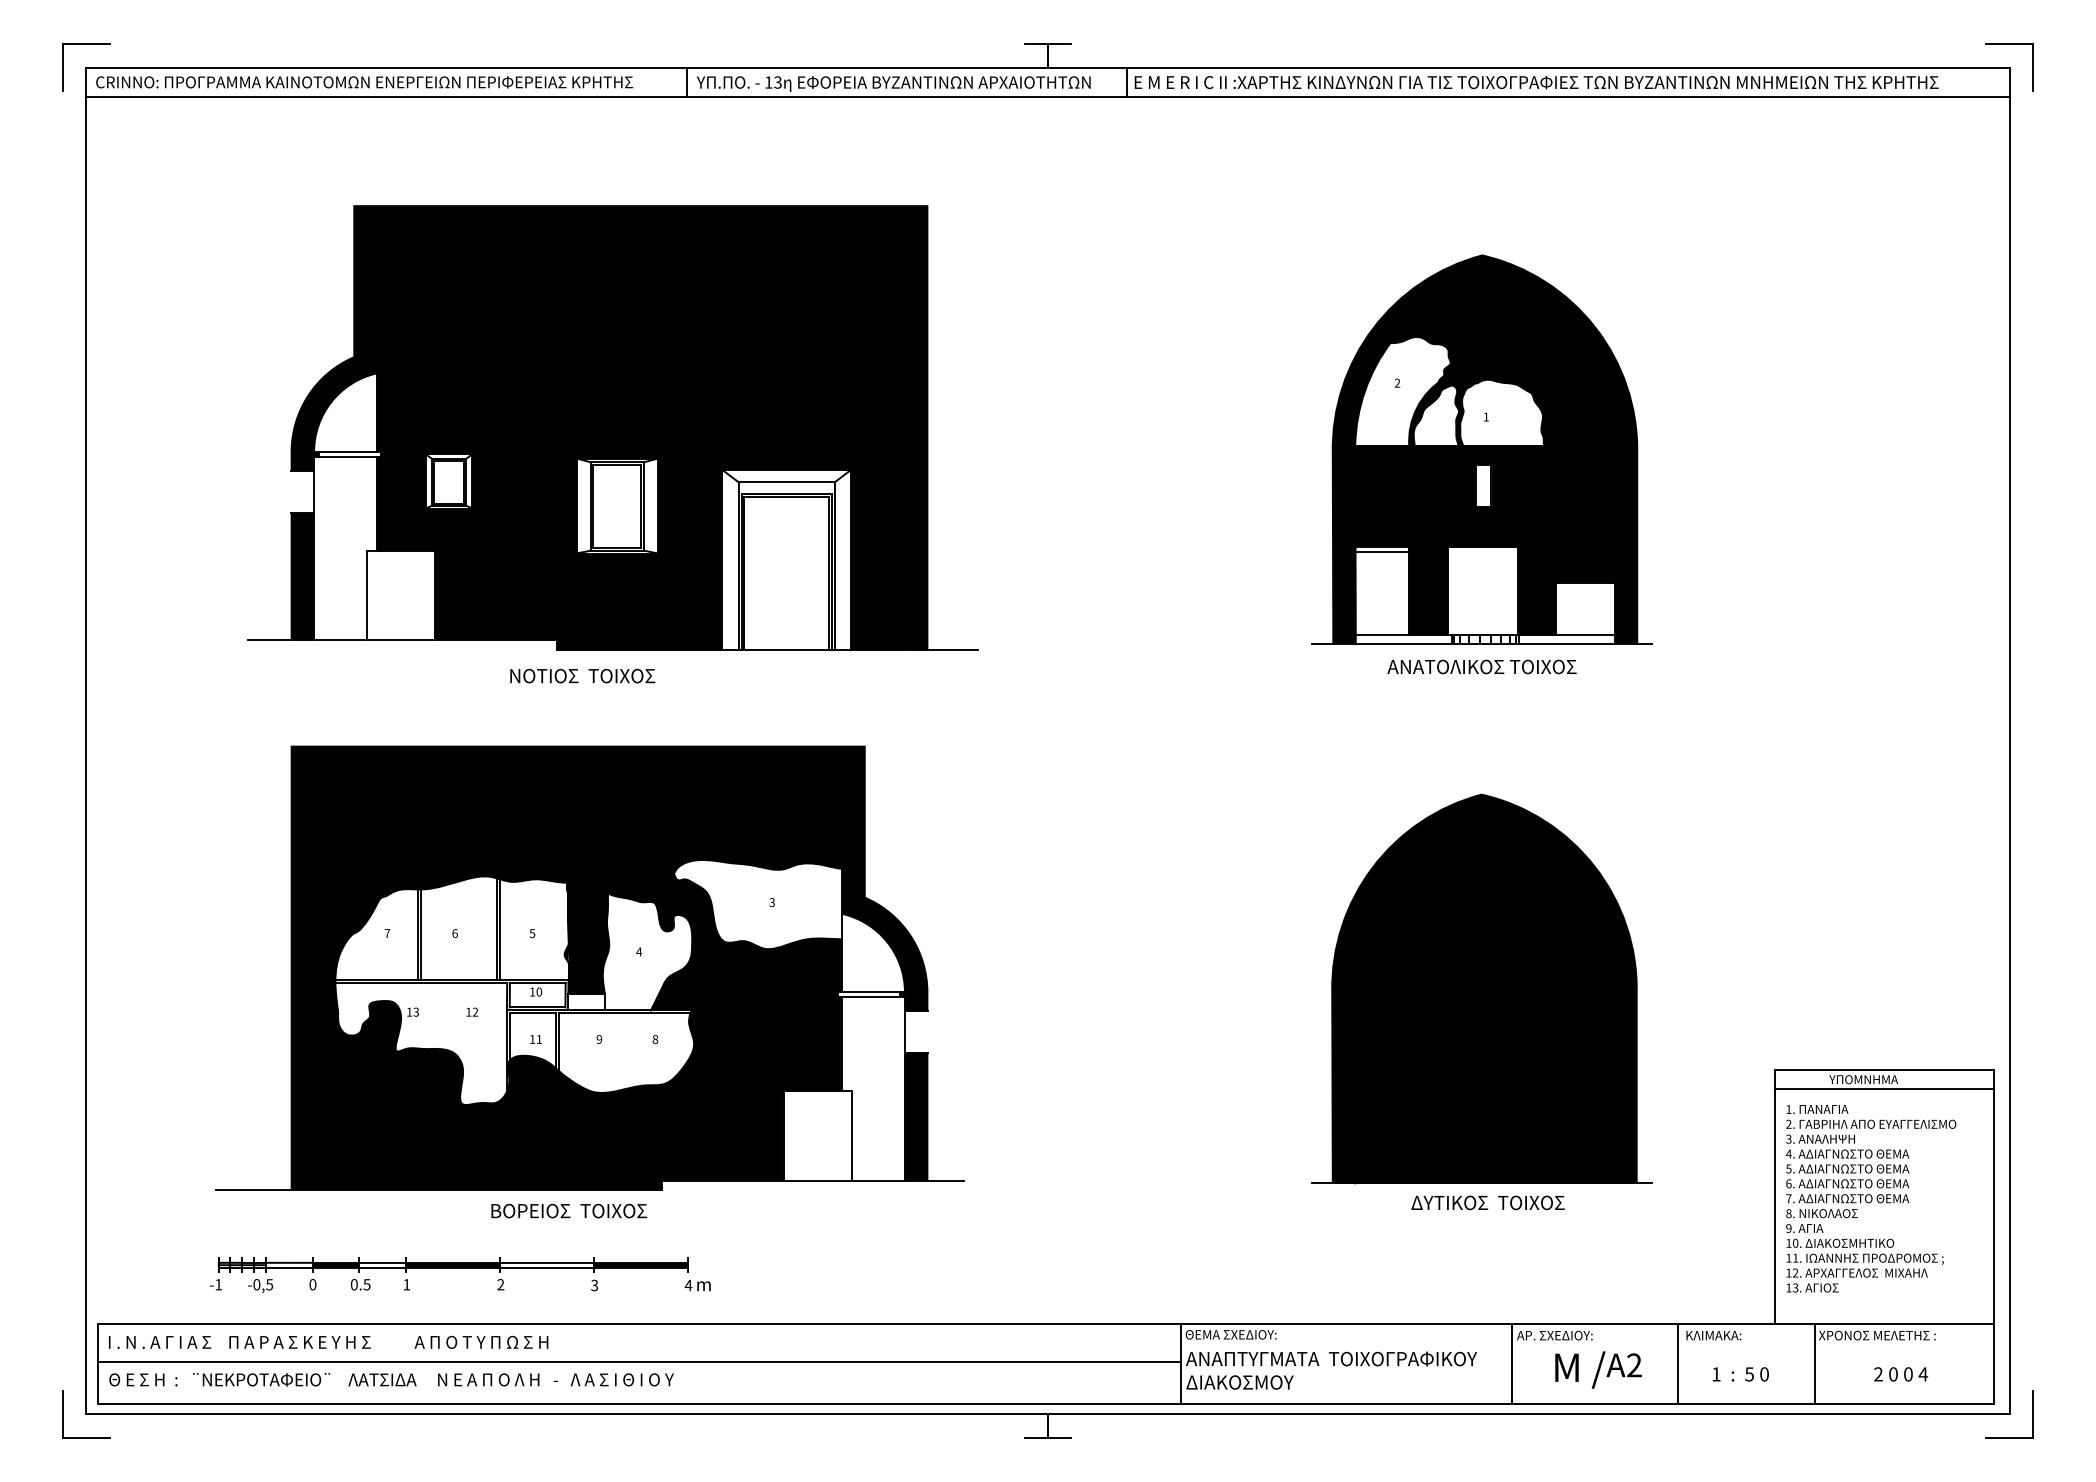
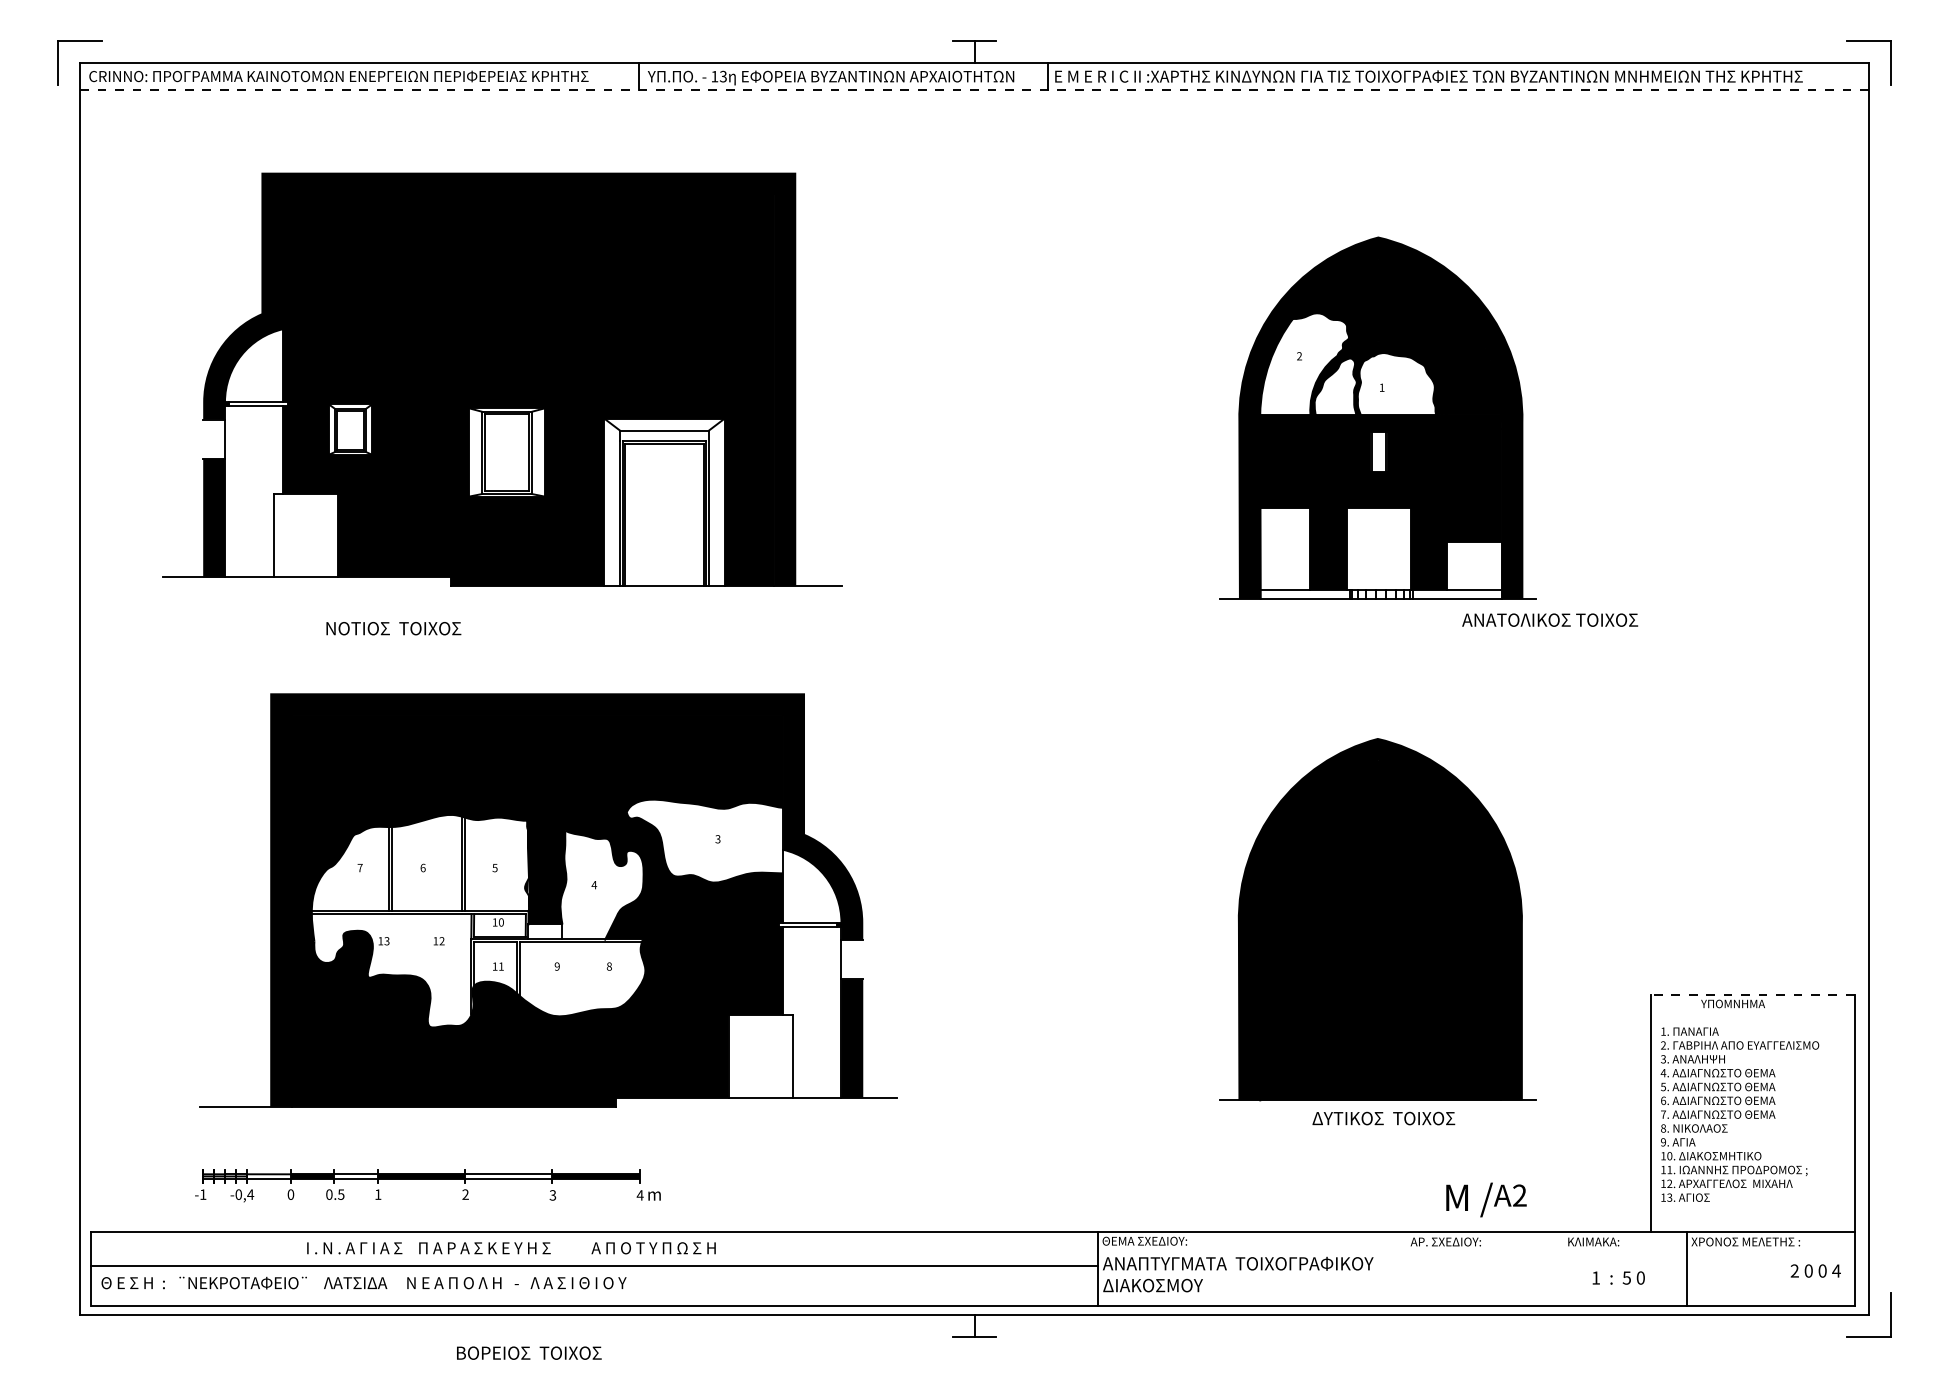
line: (1048, 97) -> (974, 90), solid -> dashed
part: (612, 427) -> (502, 379), moved
line: (1382, 552) -> (1285, 513), removed
text: (1482, 666) -> (1550, 619), moved
text: (582, 675) -> (393, 628), moved
line: (1884, 1069) -> (1752, 994), solid -> dashed
line: (1884, 1088) -> (1752, 1012), removed
text: (569, 1210) -> (529, 1352), moved
text: (269, 1284) -> (250, 1194), -0,5 -> -0,4
text: (328, 1342) -> (511, 1248), moved
line: (1511, 1364) -> (1405, 1268), removed
line: (1678, 1364) -> (1560, 1268), removed
text: (1598, 1369) -> (1486, 1199), moved
text: (1900, 1373) -> (1815, 1270), moved
part: (63, 1413) -> (58, 1314), removed

